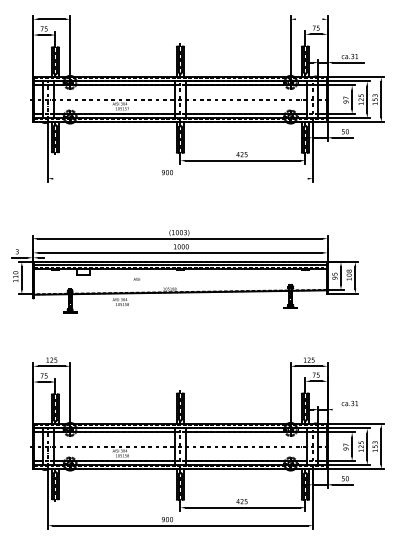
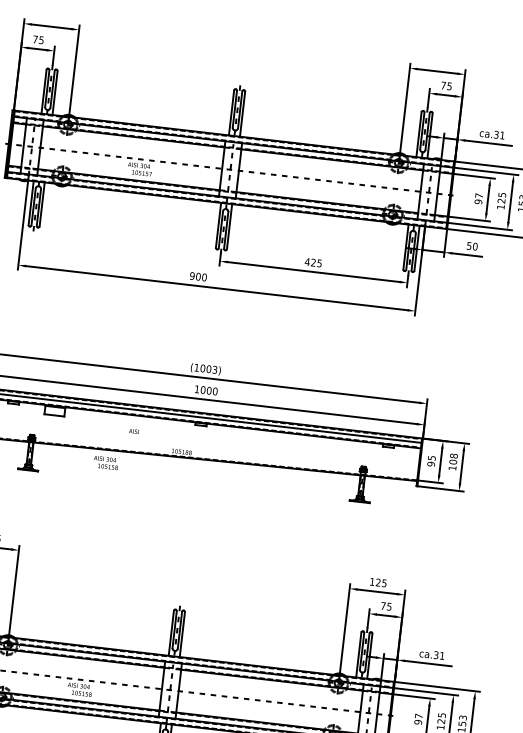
line: (308, 19) -> (436, 71), added
line: (180, 178) -> (216, 287), added
line: (347, 409) -> (427, 663), added

